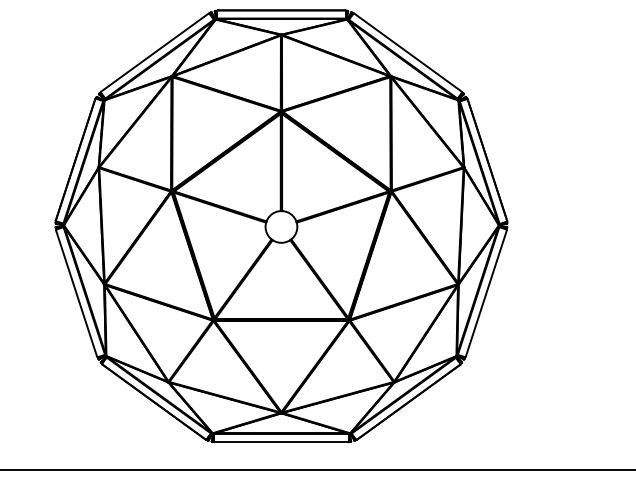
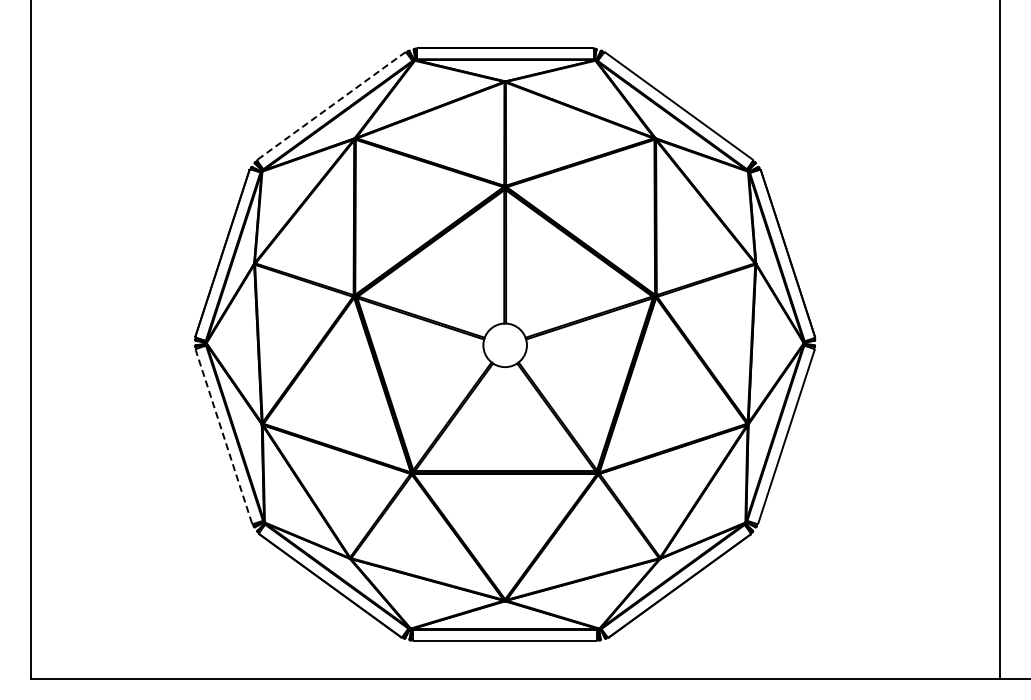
line: (154, 52) -> (331, 106), solid -> dashed
line: (76, 293) -> (223, 436), solid -> dashed

